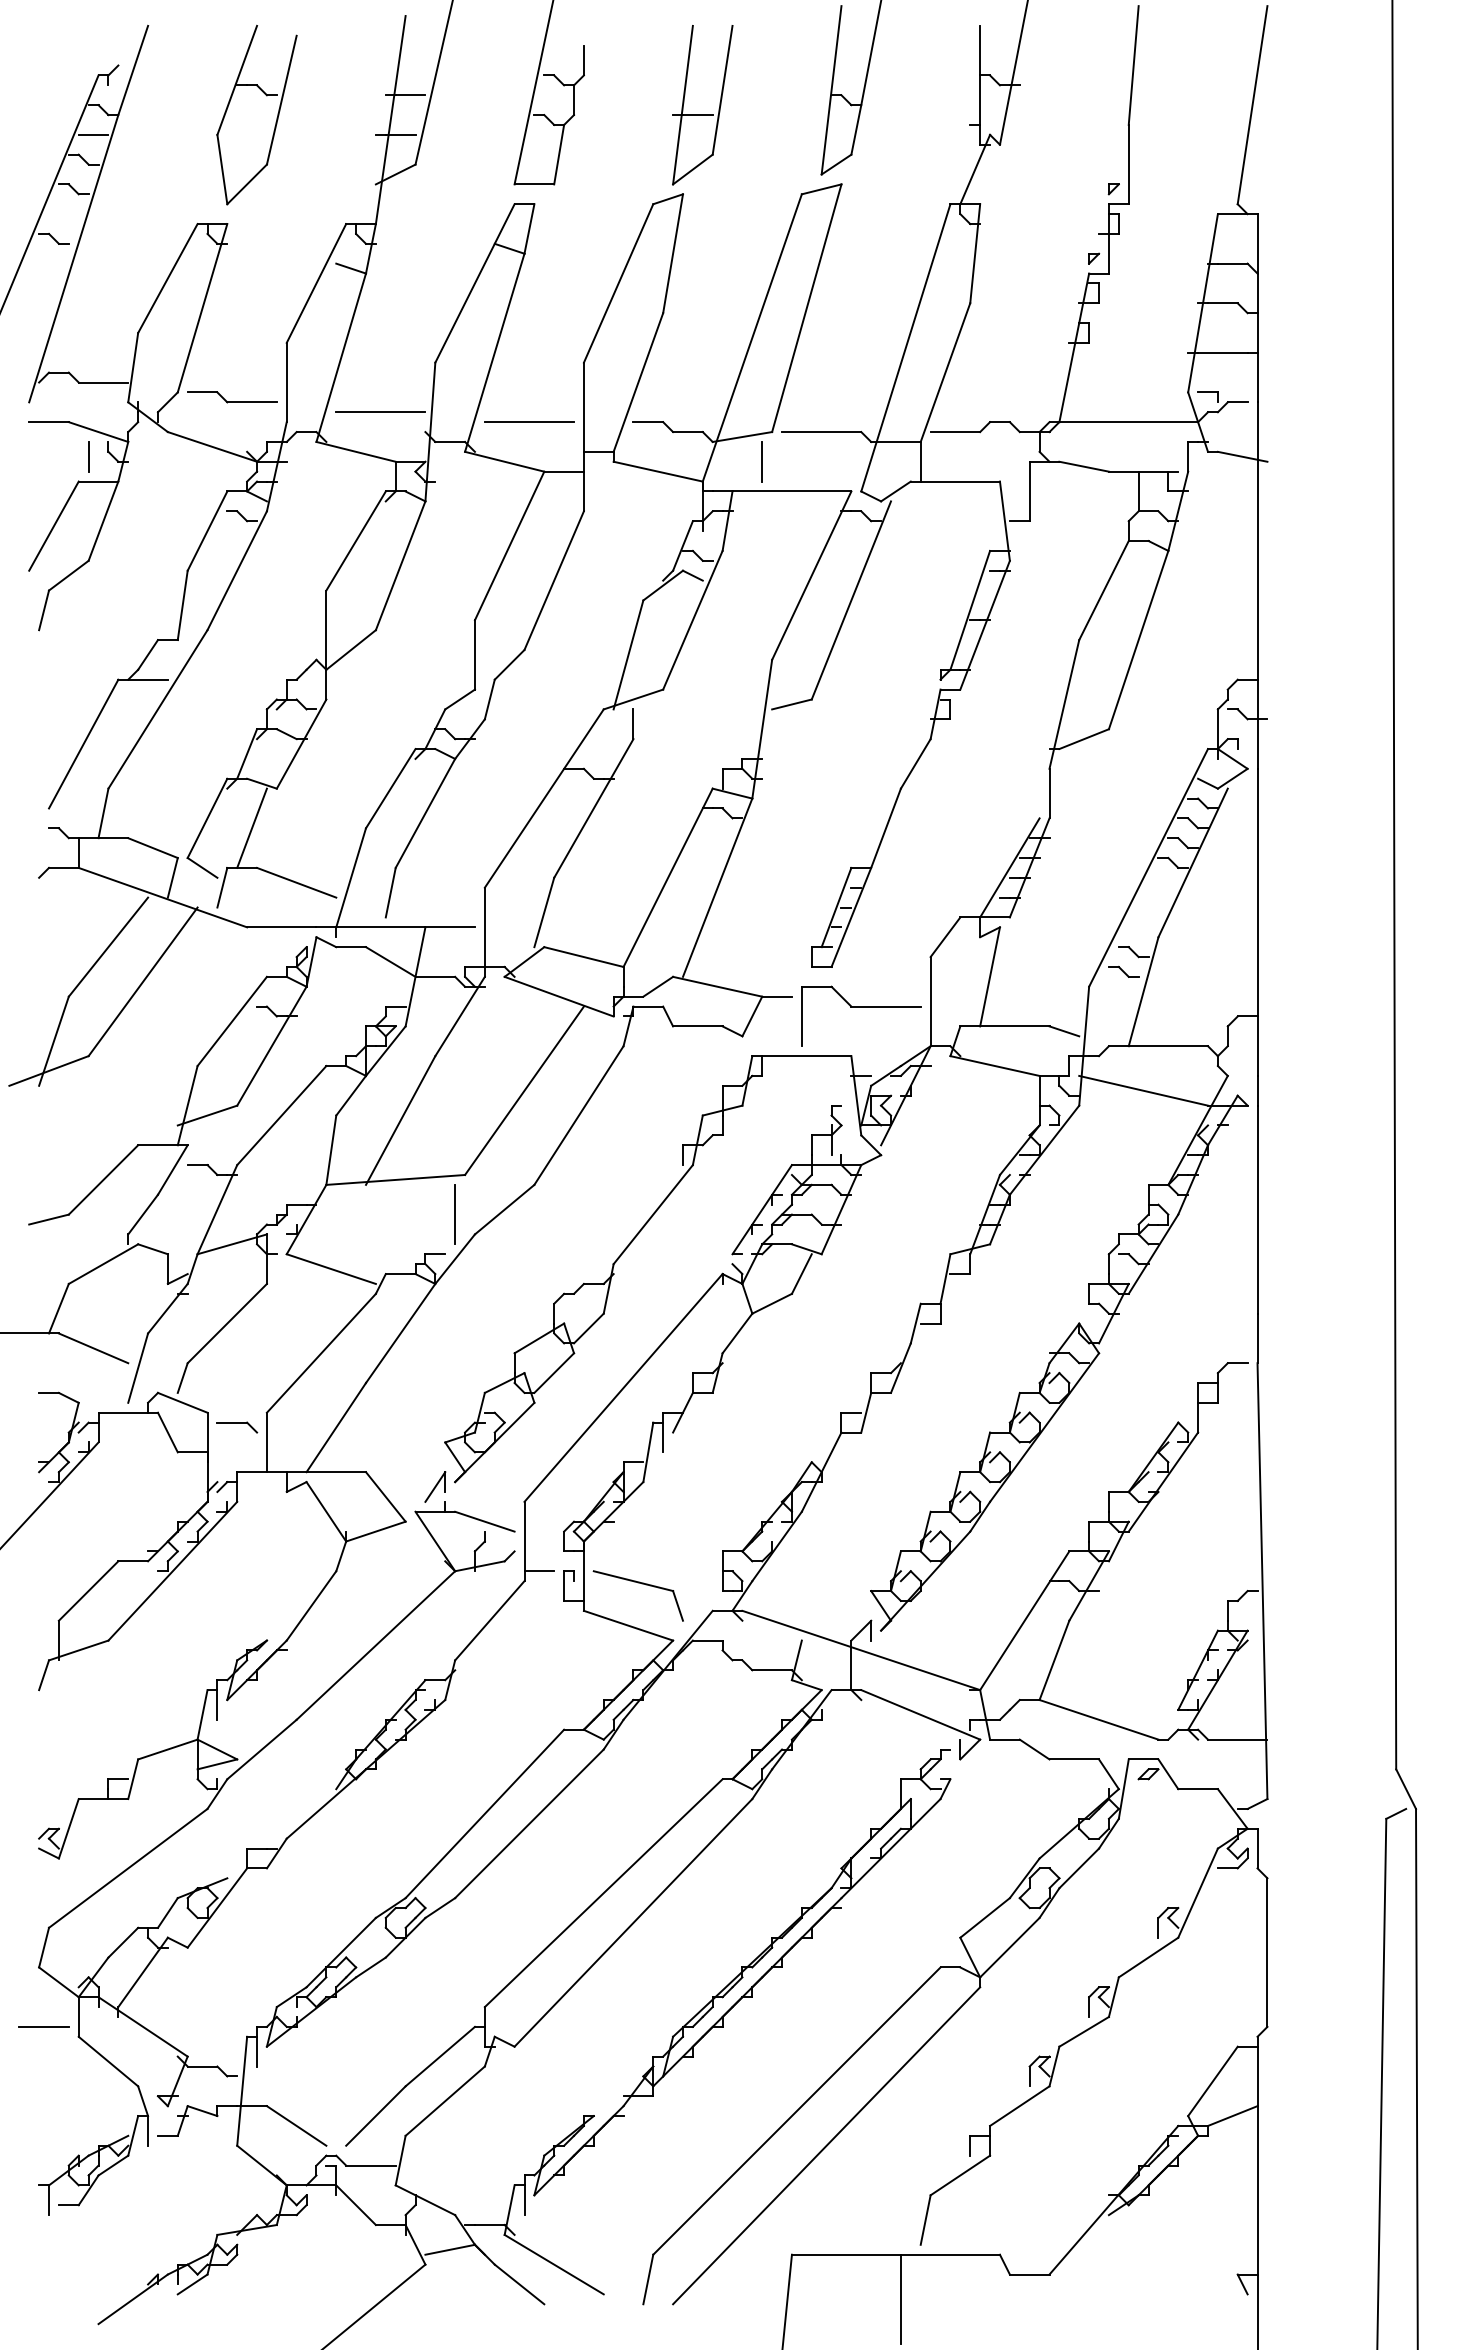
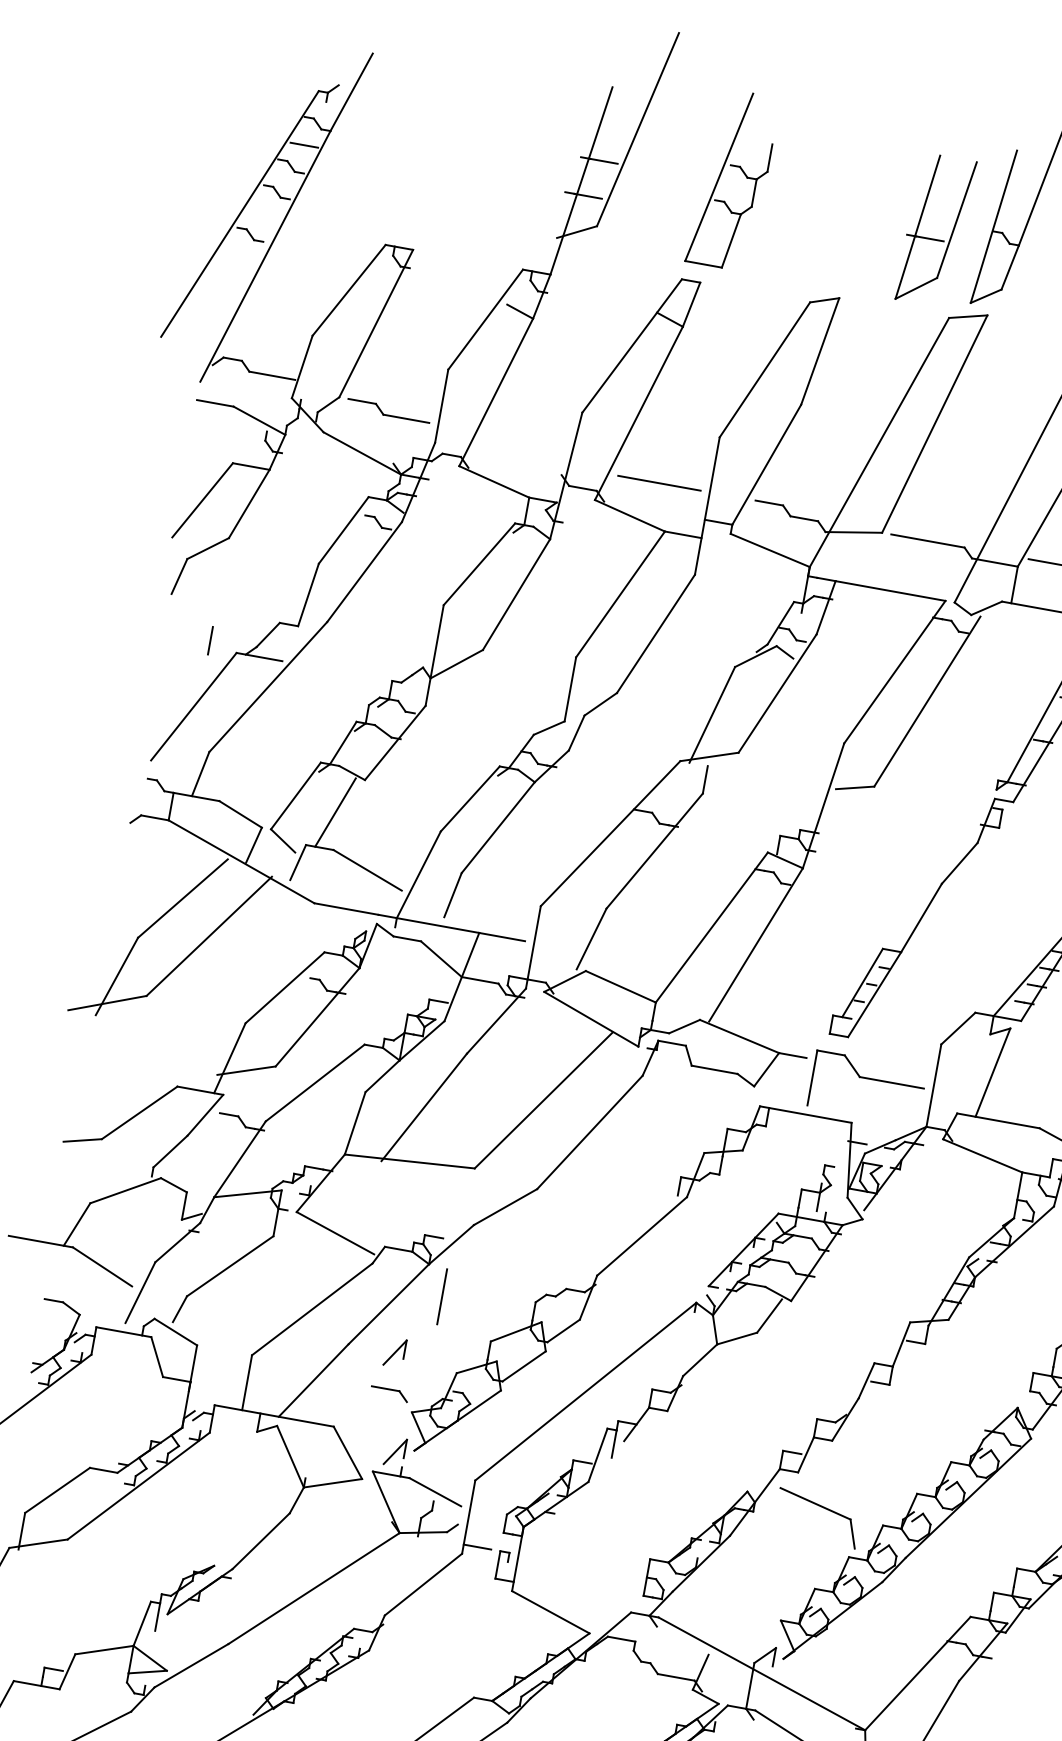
part: (702, 114) -> (934, 239), moved
part: (276, 117) -> (476, 159), removed
line: (380, 412) -> (523, 449), removed
line: (88, 456) -> (210, 640), moved
line: (762, 461) -> (868, 558), removed
line: (454, 1214) -> (441, 1296), moved
part: (416, 1382) -> (395, 1352), added
part: (237, 1427) -> (389, 1394), moved
part: (641, 1584) -> (822, 1508), moved

